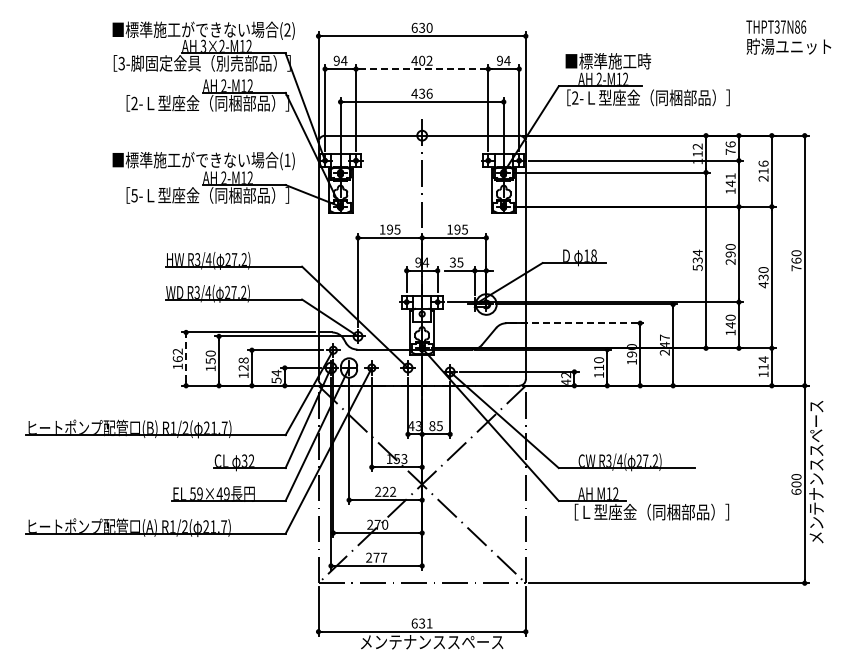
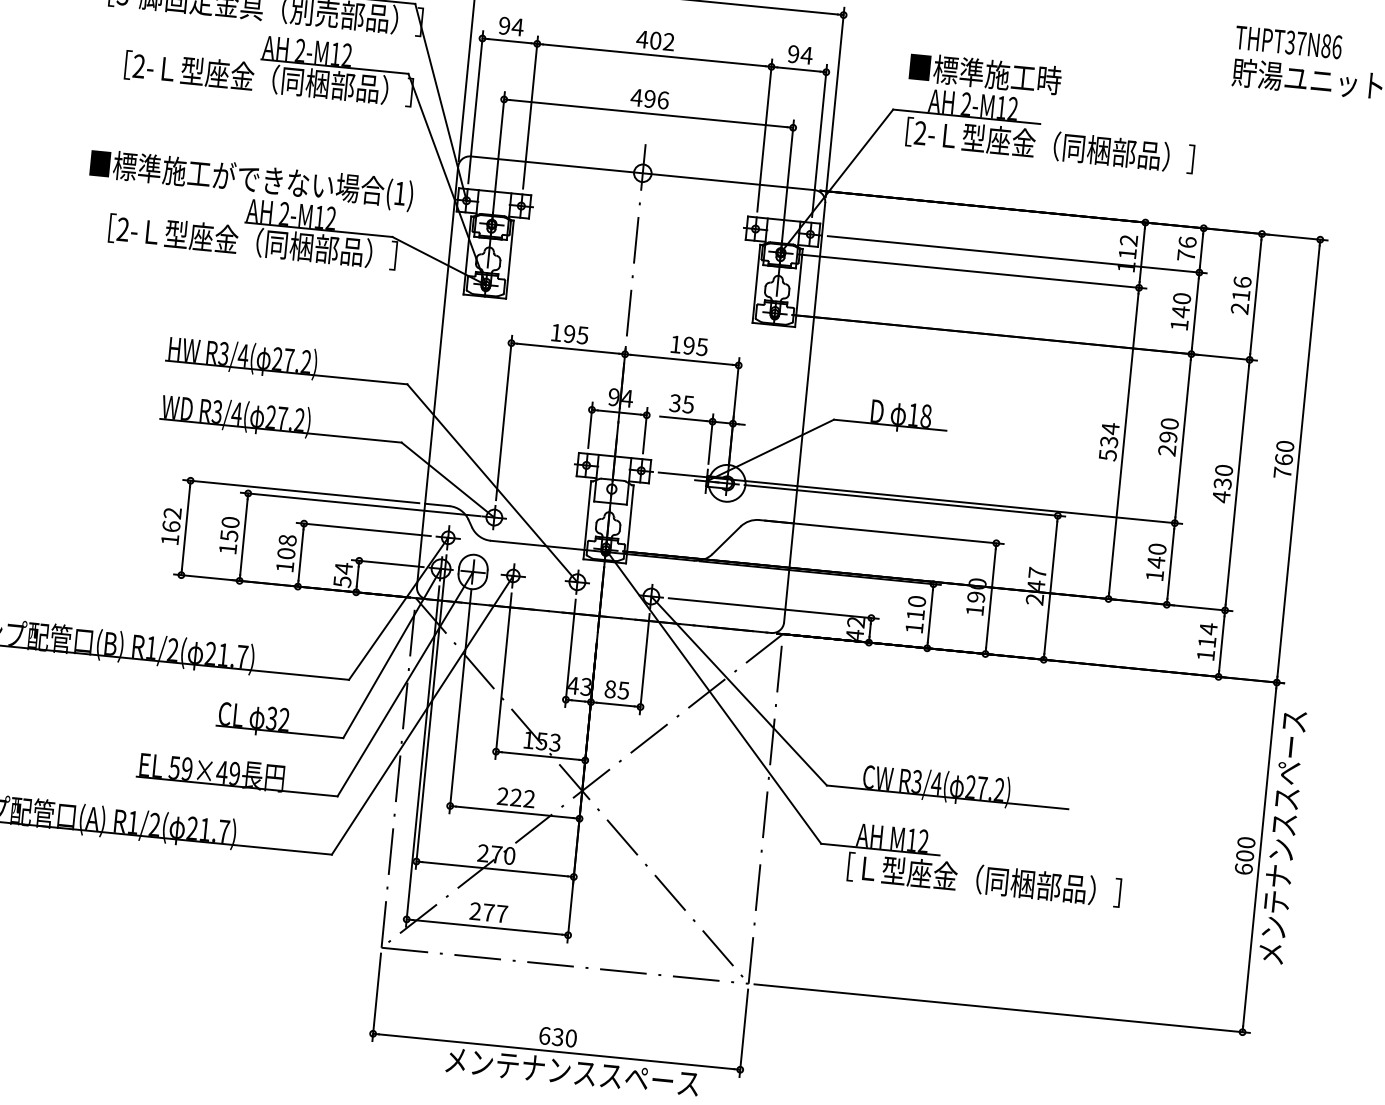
line: (422, 69) -> (654, 56), dashed -> solid
text: (422, 93) -> (650, 98), 436 -> 496
text: (730, 176) -> (1181, 299), 141 -> 140
text: (134, 195) -> (123, 229), 5- -> 2-
line: (577, 323) -> (885, 532), dashed -> solid
line: (186, 358) -> (186, 526), dashed -> solid
text: (243, 368) -> (285, 554), 128 -> 108
text: (429, 623) -> (571, 1038), 631 -> 630

